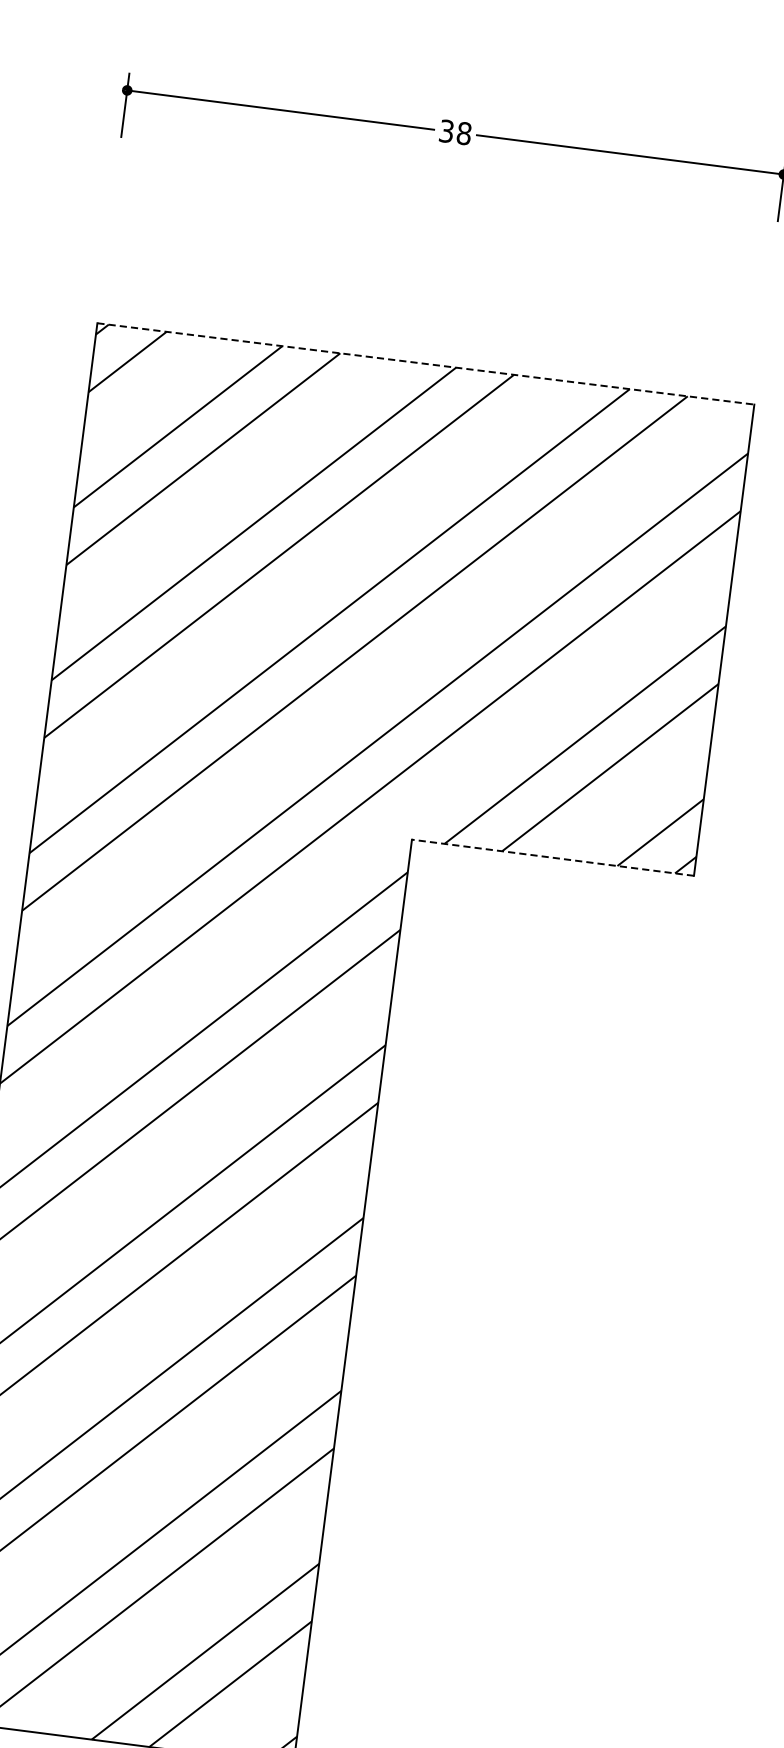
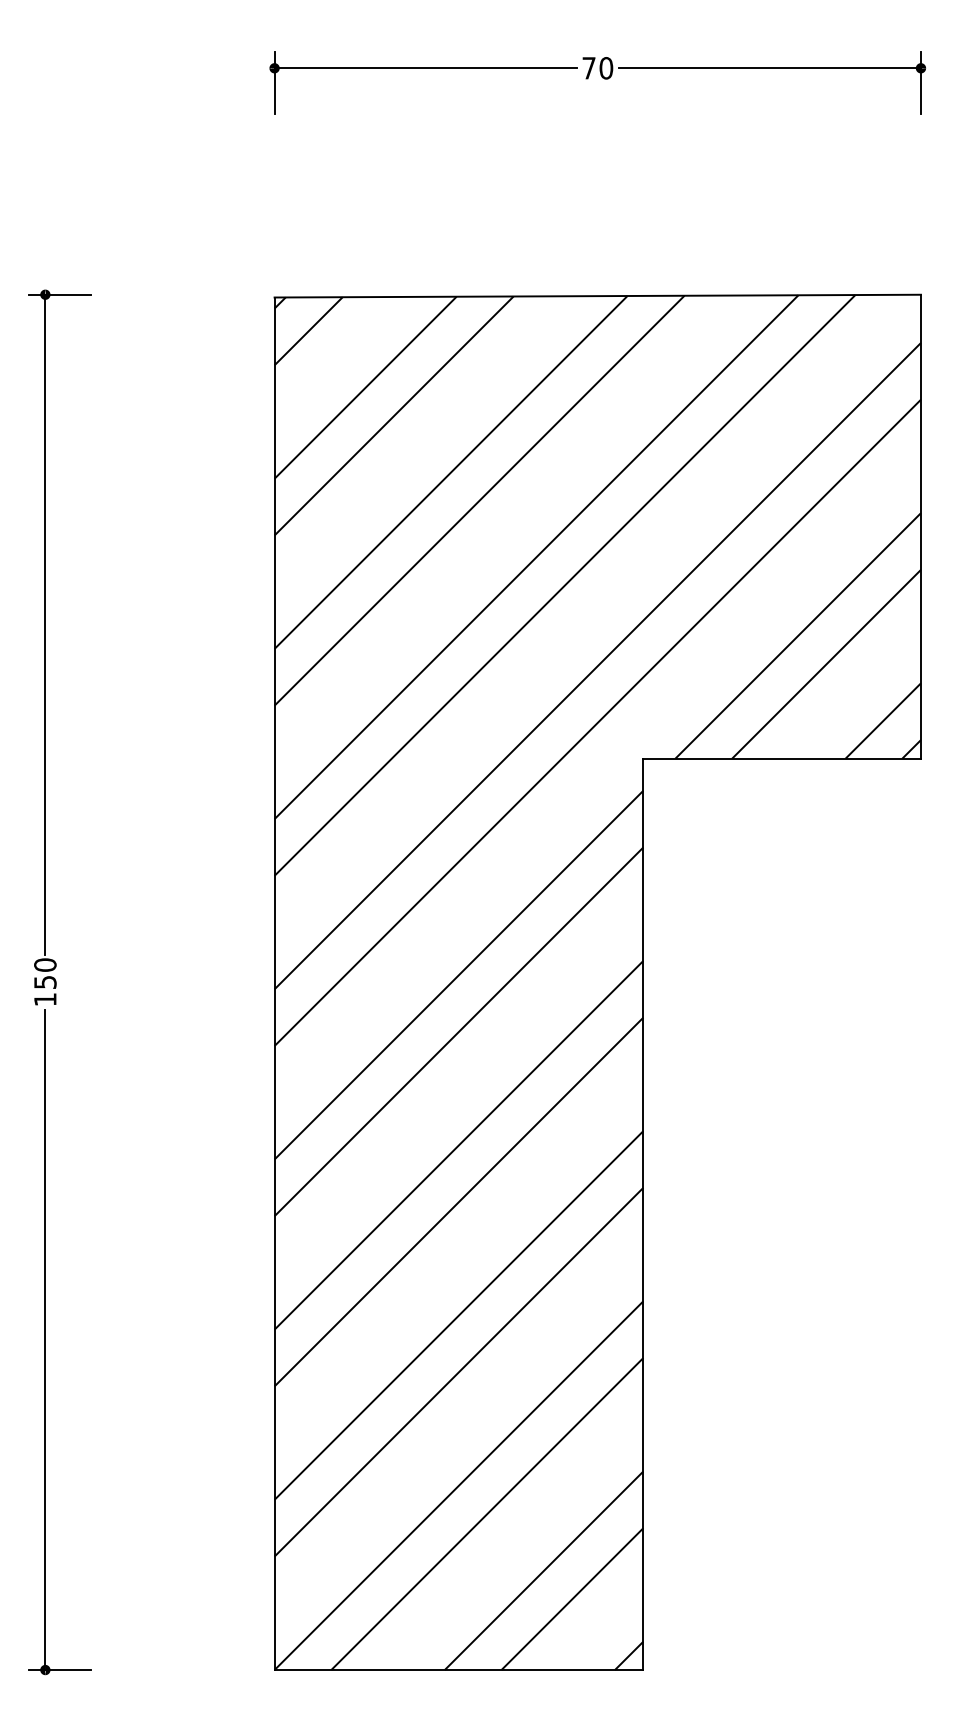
text: (455, 132) -> (597, 68), 38 -> 70
line: (426, 364) -> (598, 296), dashed -> solid
line: (553, 857) -> (782, 758), dashed -> solid

